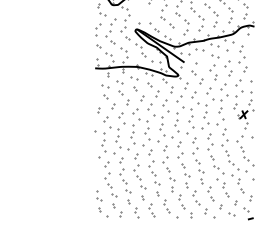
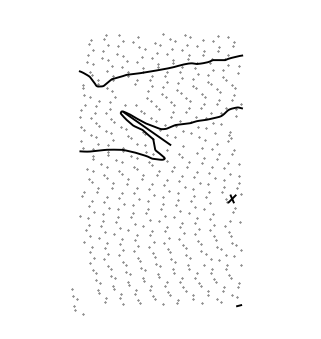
part: (241, 53) -> (229, 136), size x0.6
part: (102, 203) -> (77, 301), moved

